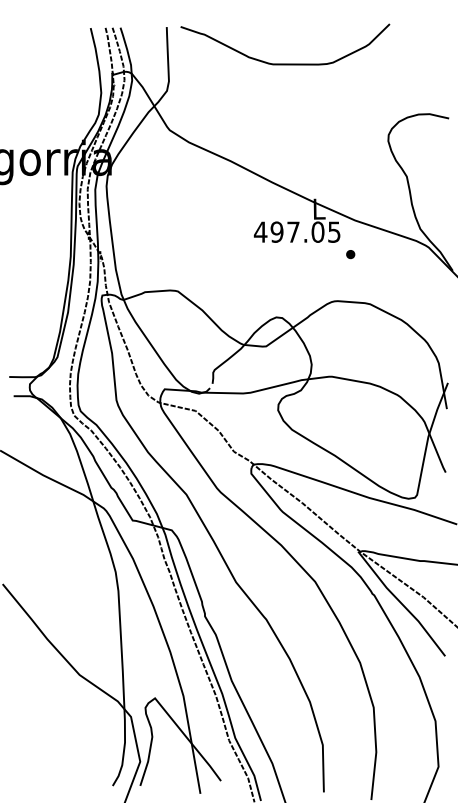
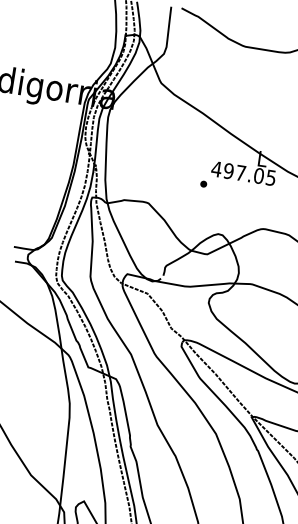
part: (350, 254) -> (203, 184), moved

